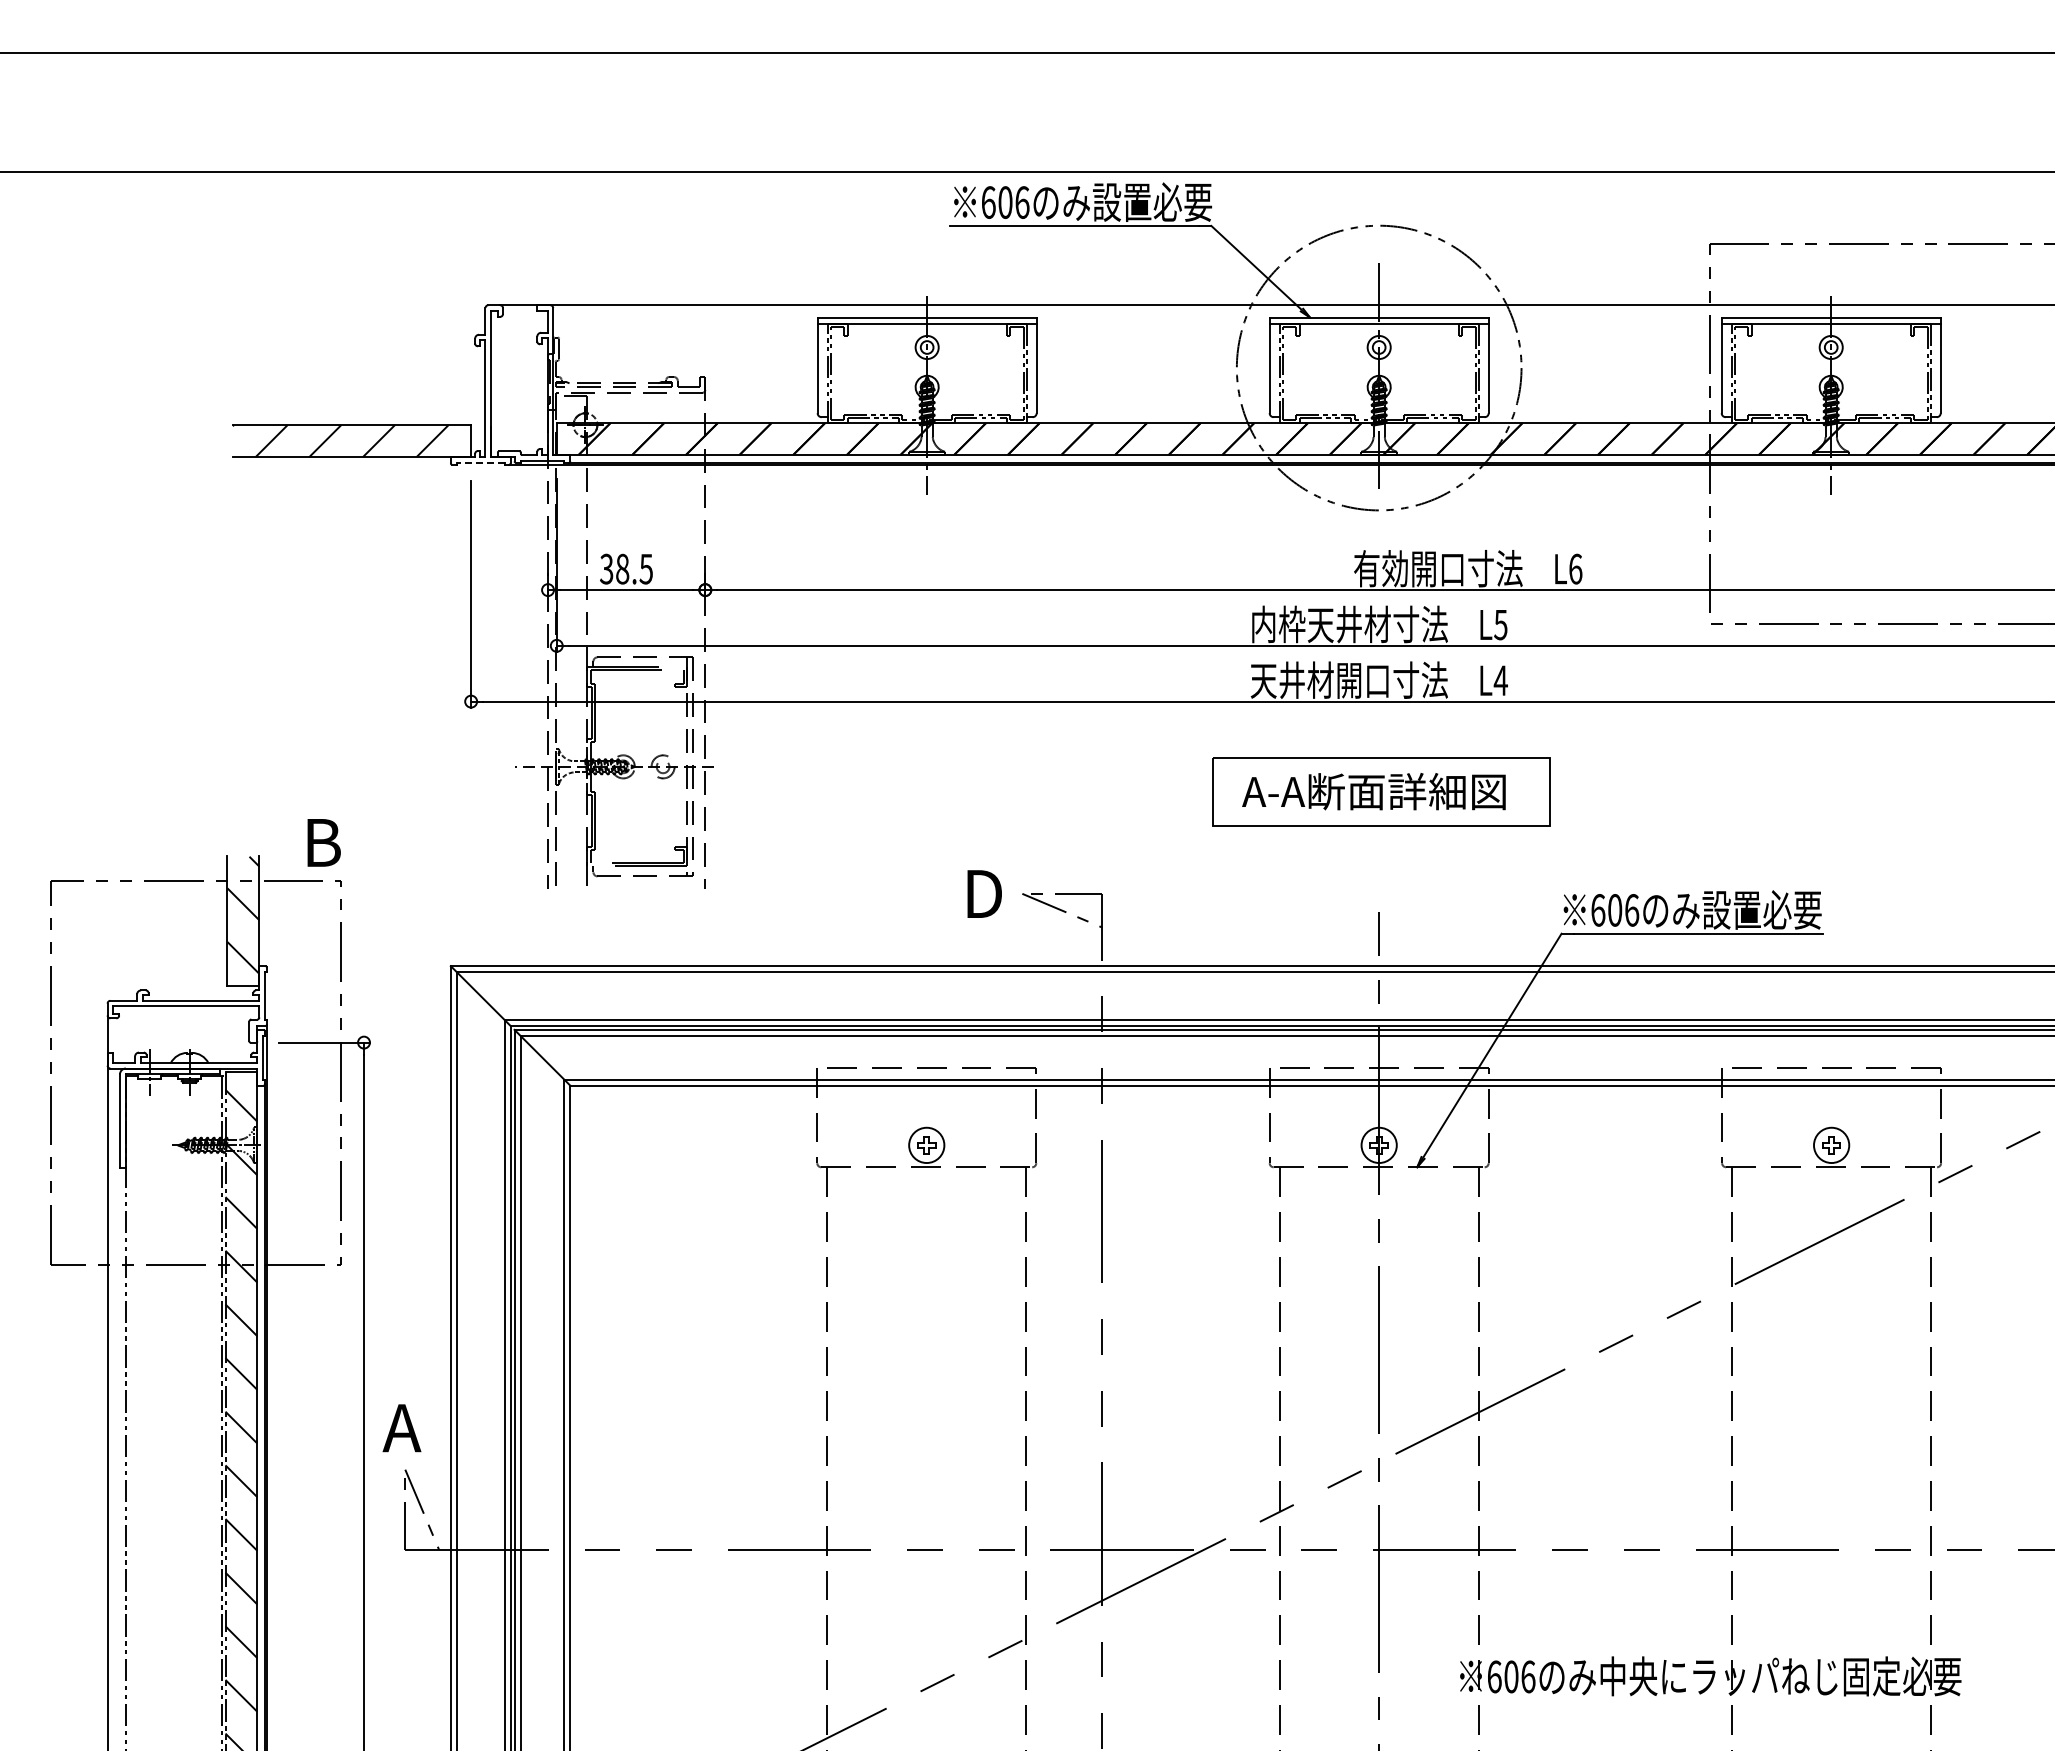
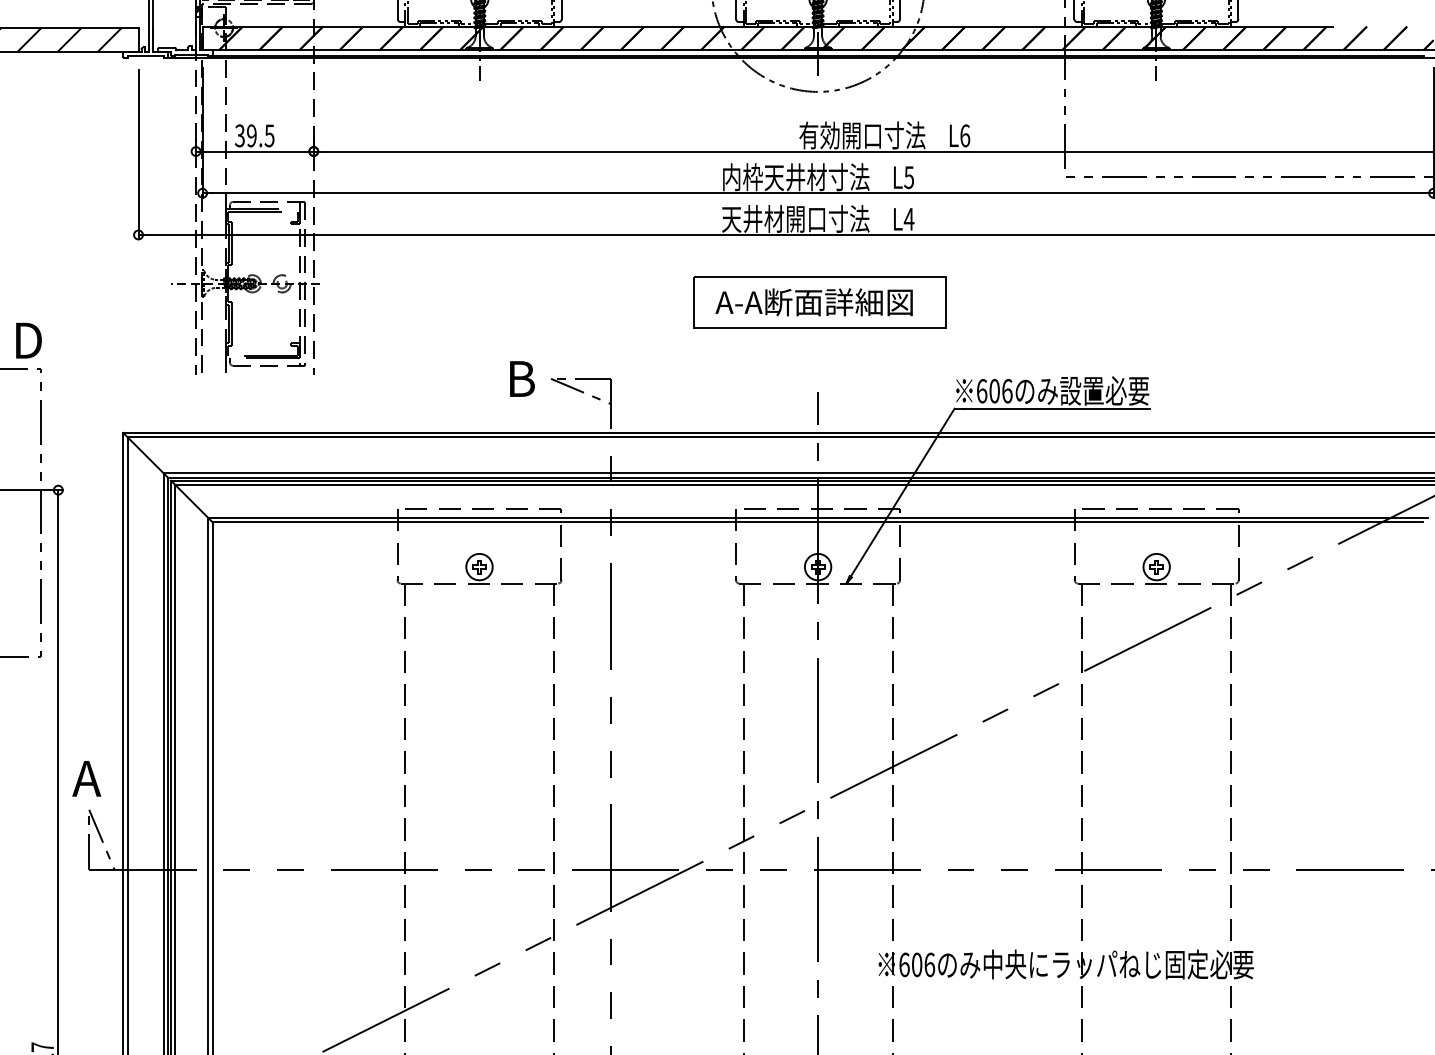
line: (480, 462) -> (145, 56), dashed -> solid
text: (622, 568) -> (251, 135), 38.5 -> 39.5
text: (327, 842) -> (31, 340), B -> D
text: (987, 893) -> (524, 378), D -> B

